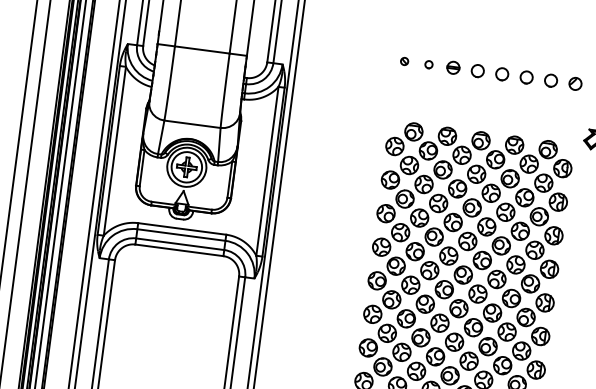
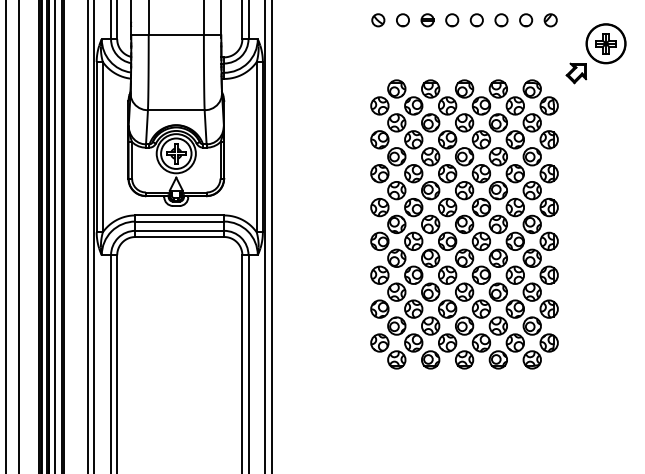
part: (404, 61) -> (378, 20), size x1.67
circle: (428, 64) -> (402, 20), size x1.67

